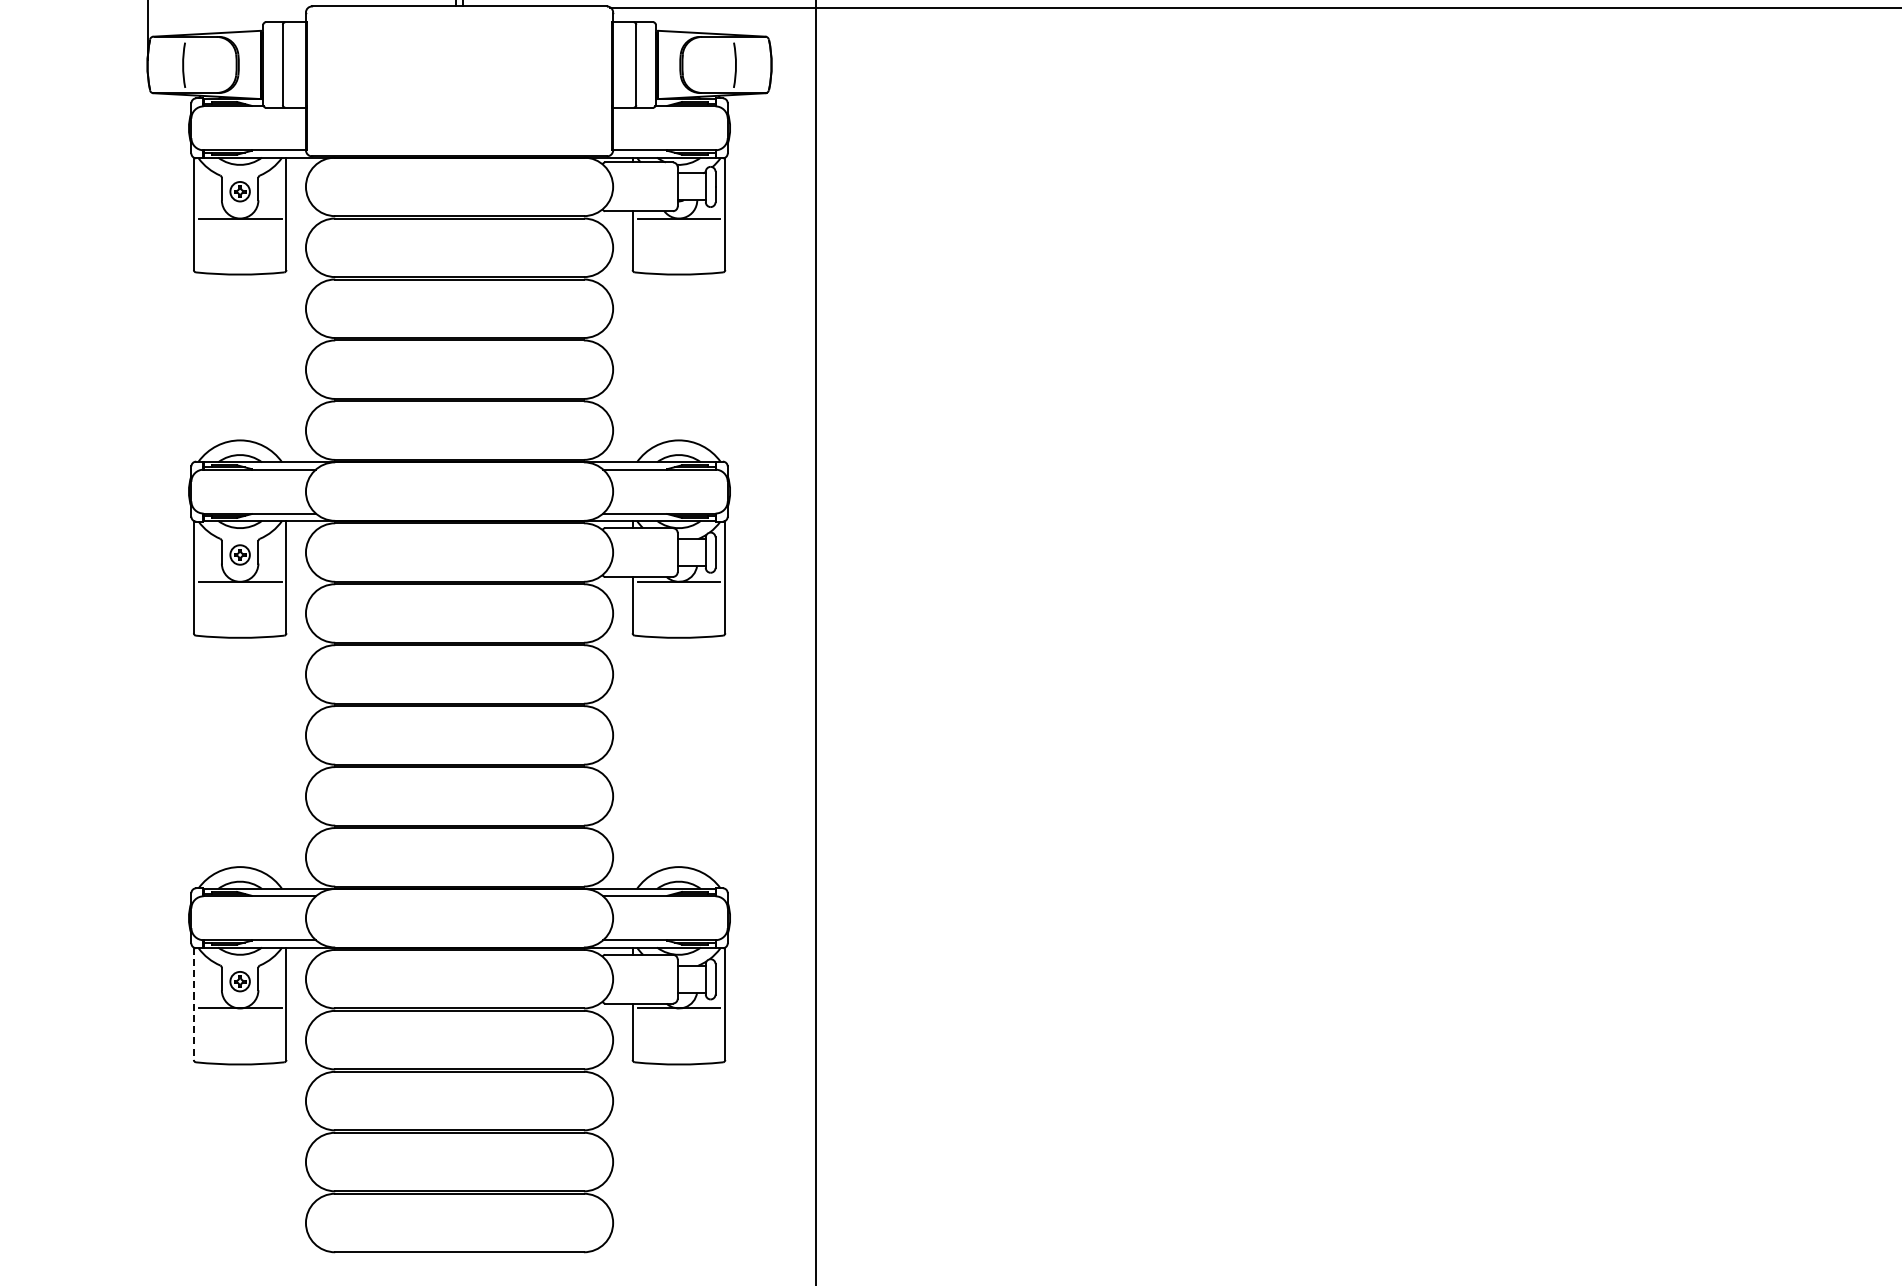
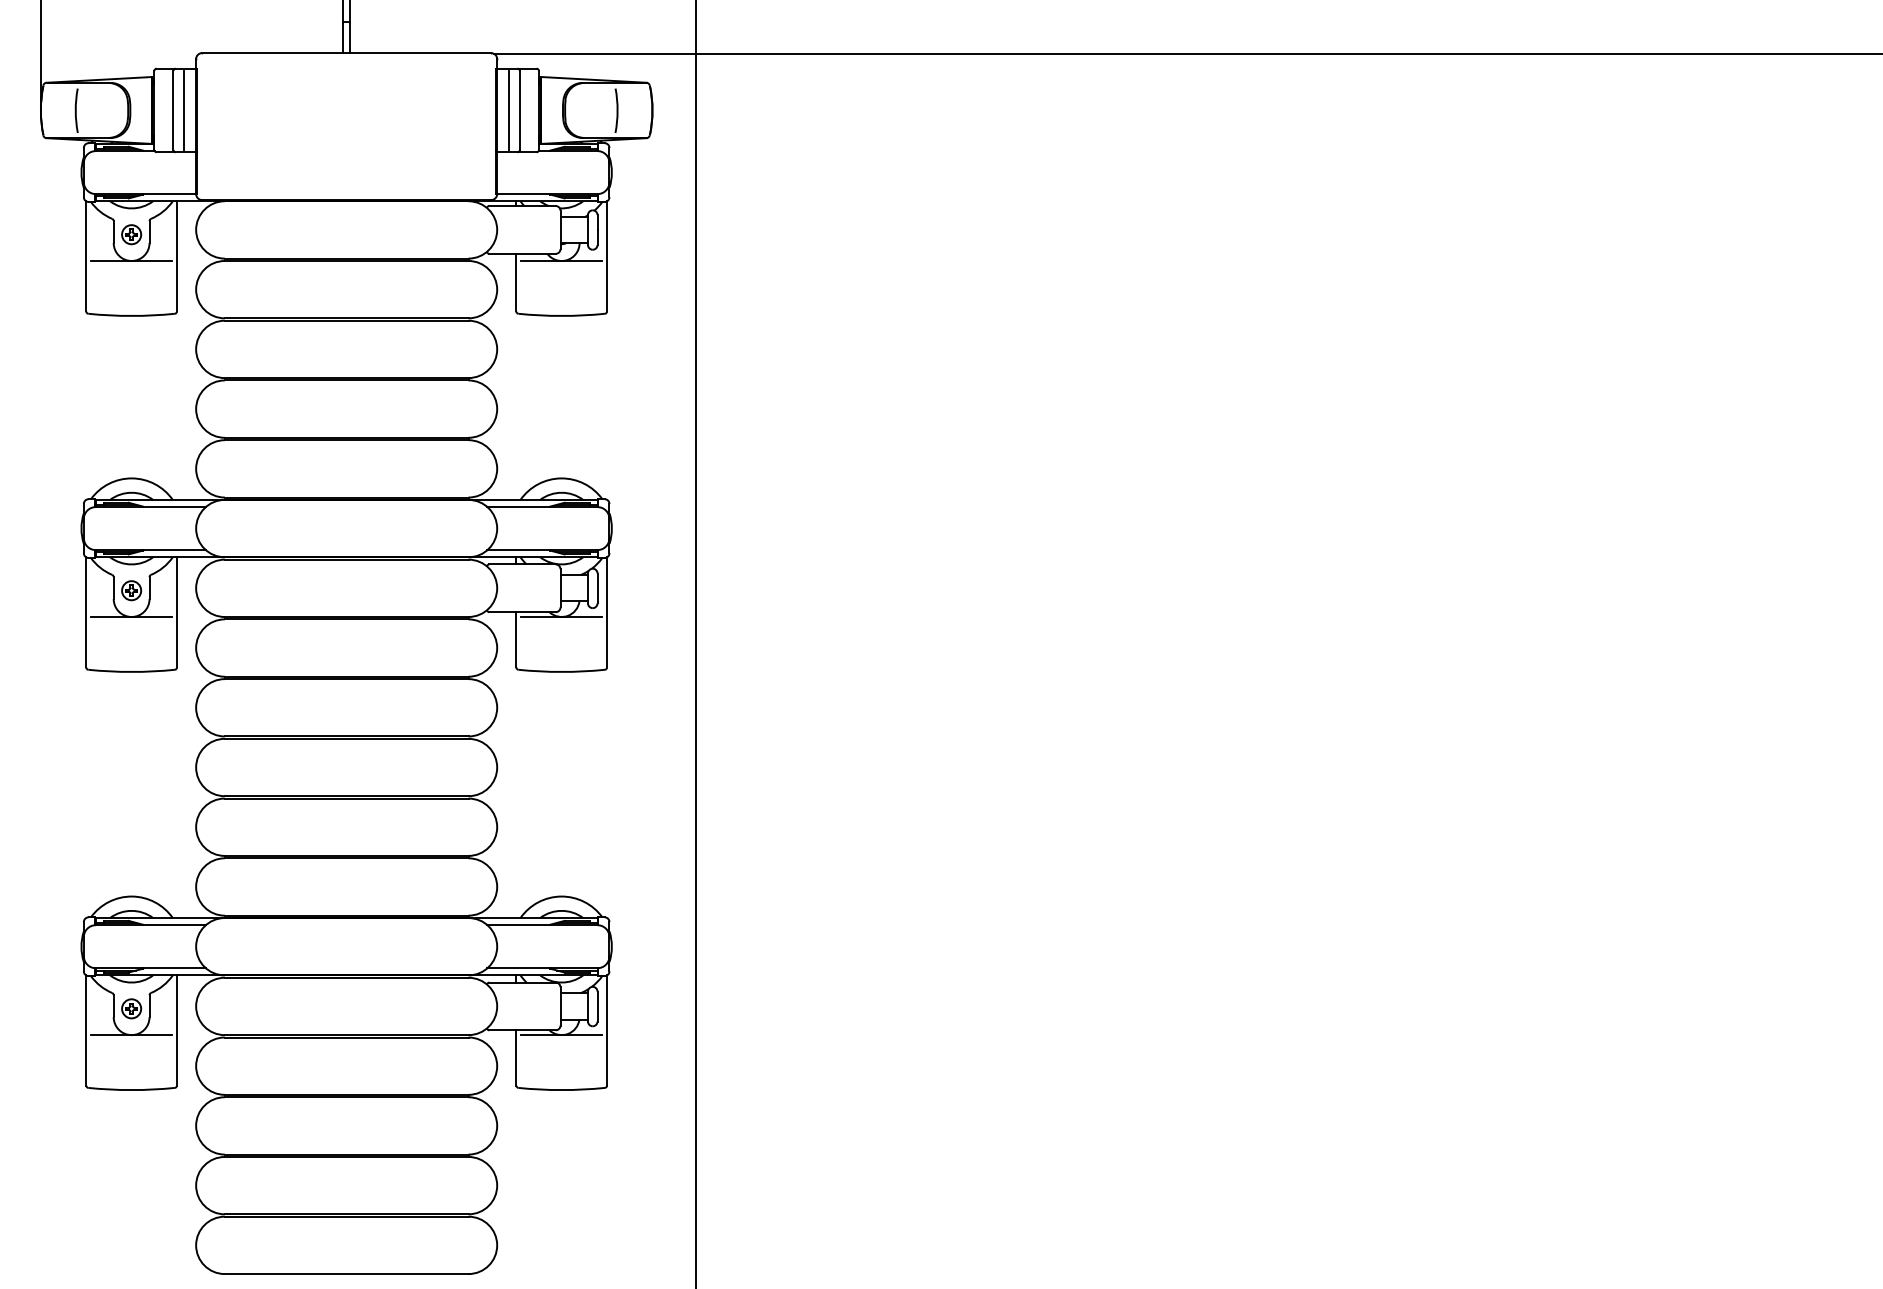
line: (294, 64) -> (184, 110), added
line: (625, 64) -> (509, 110), added
line: (194, 1003) -> (86, 1030), dashed -> solid

